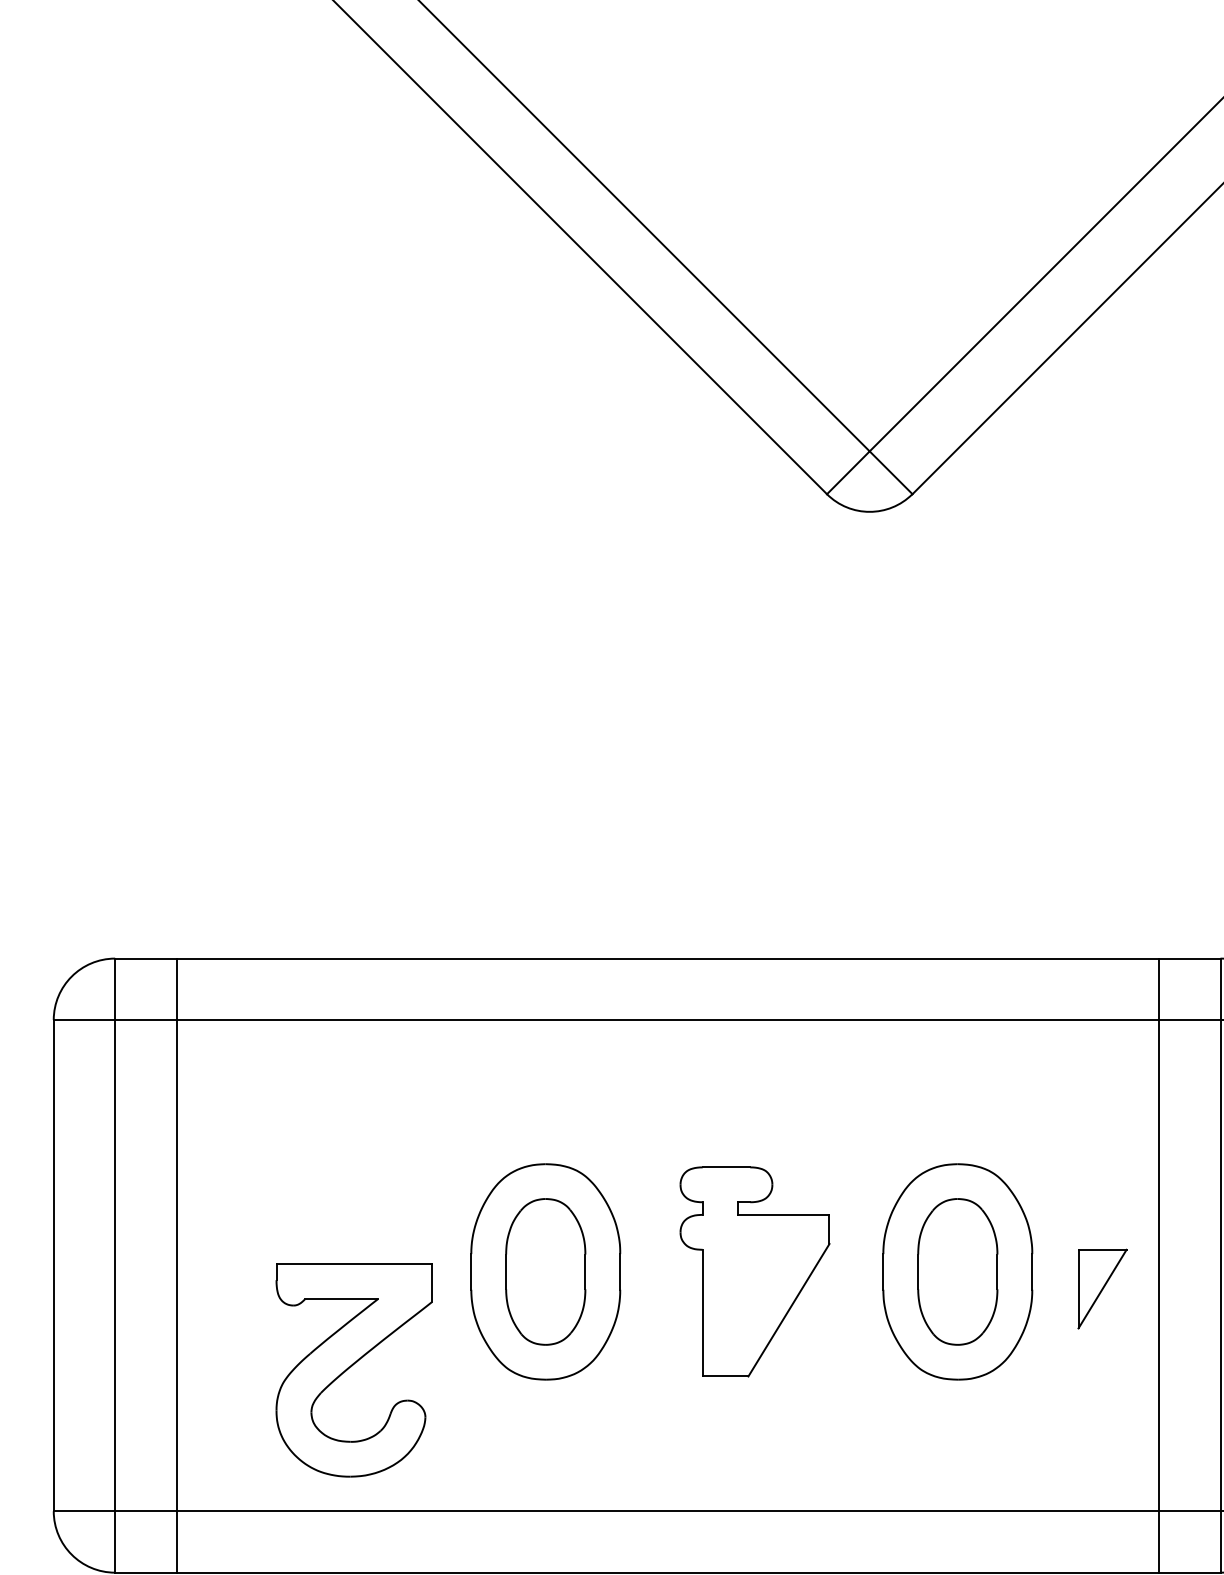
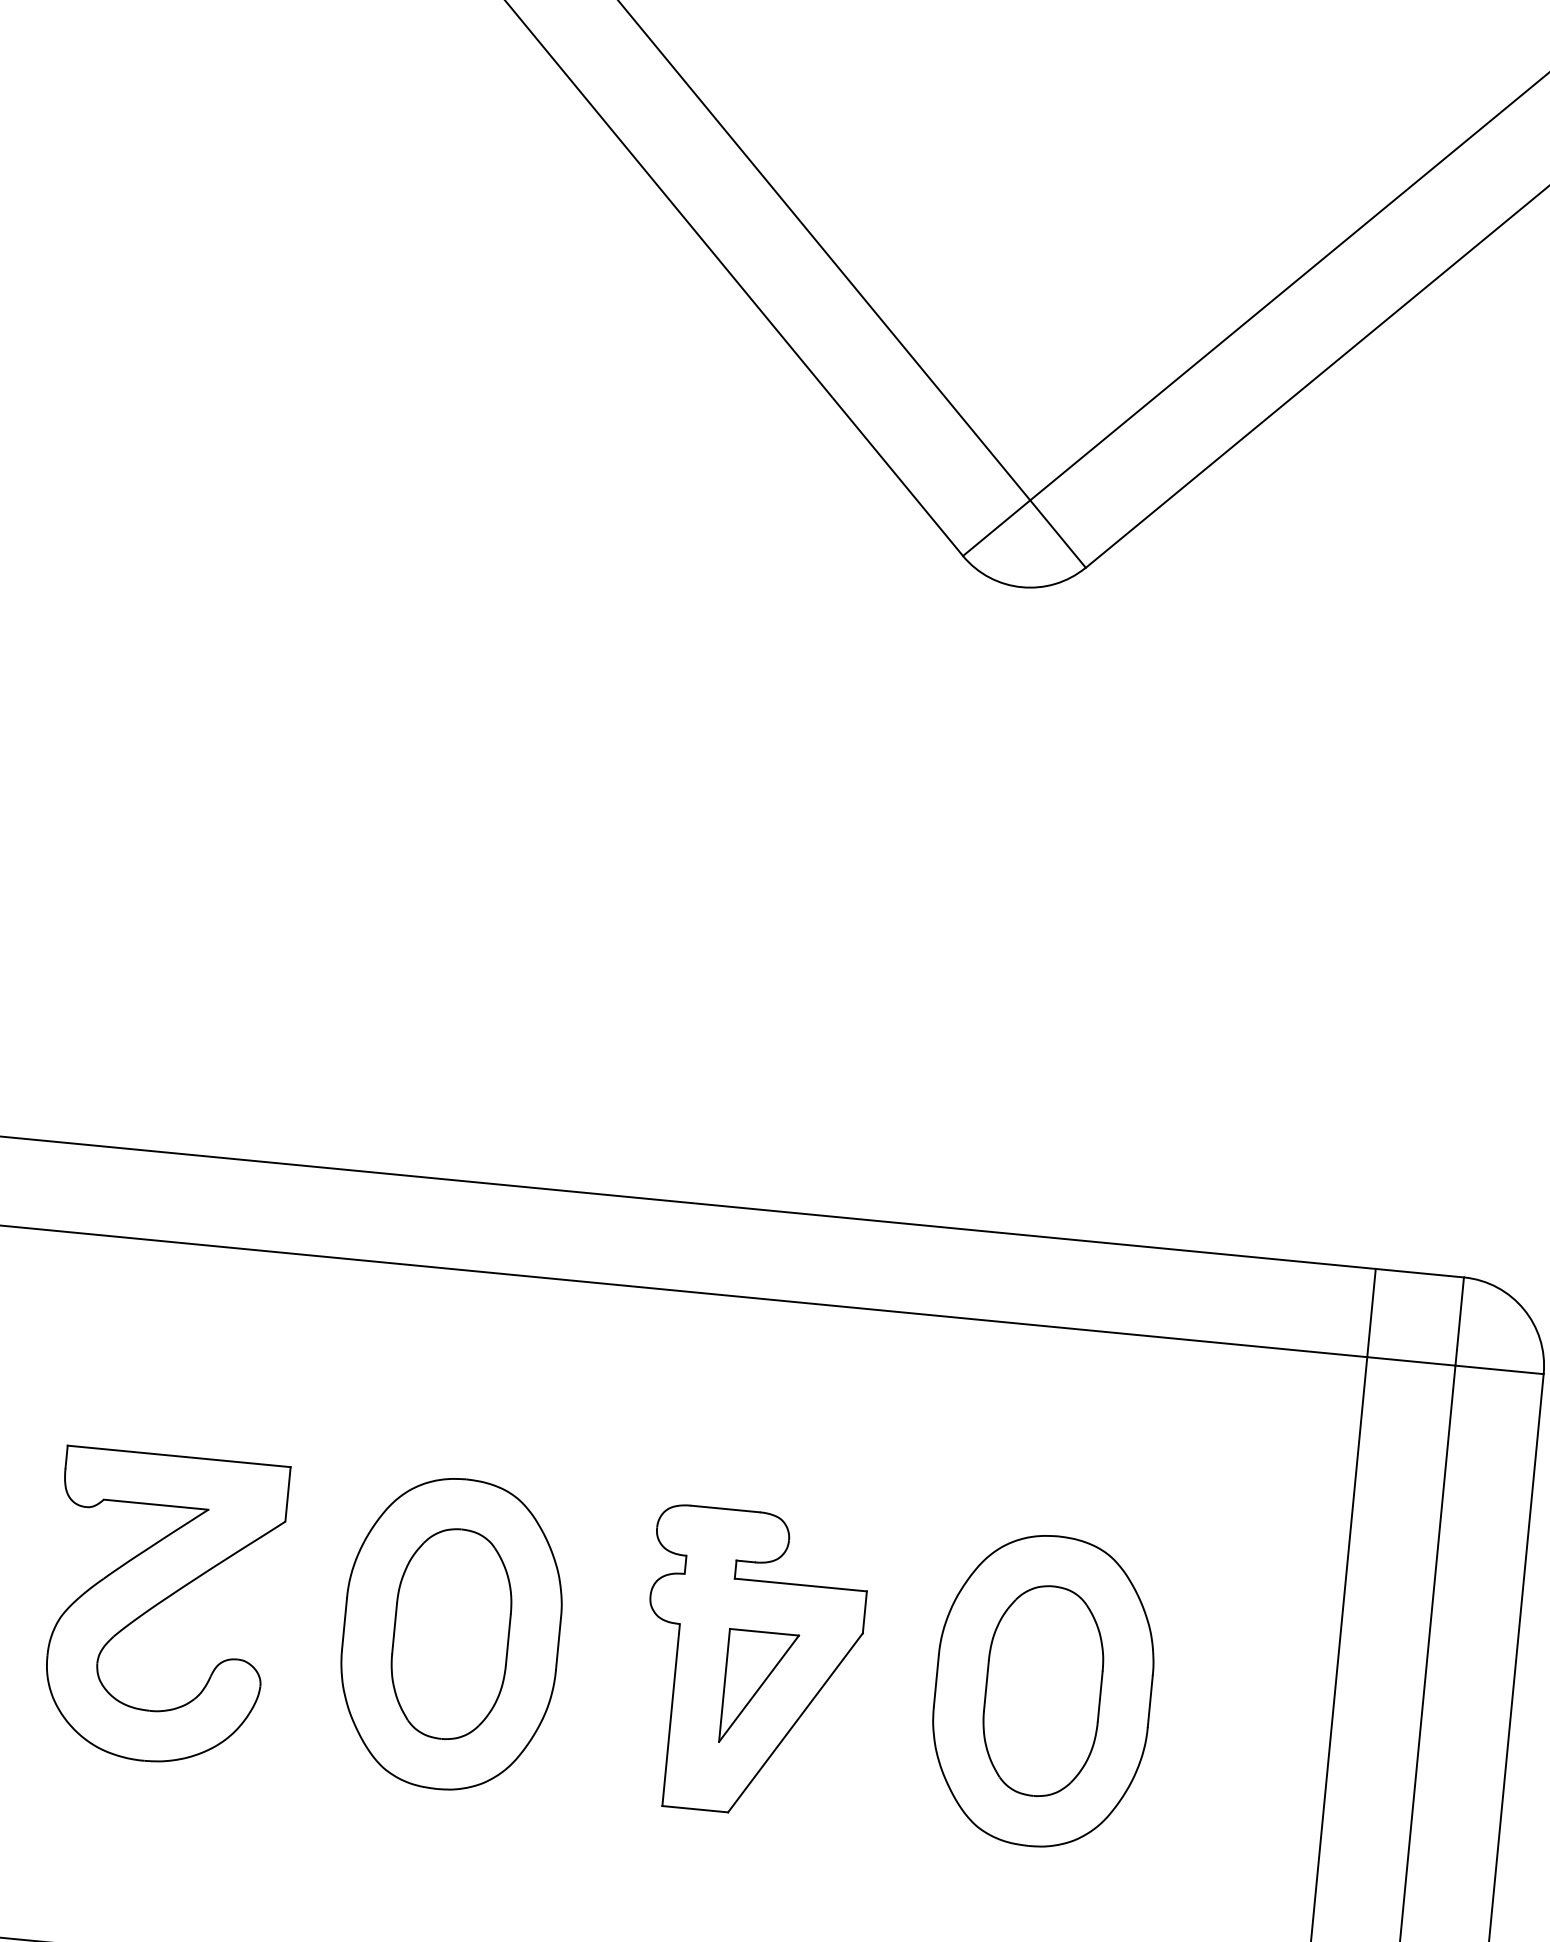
part: (1102, 1288) -> (759, 1687), moved
part: (353, 1370) -> (163, 1608), moved

